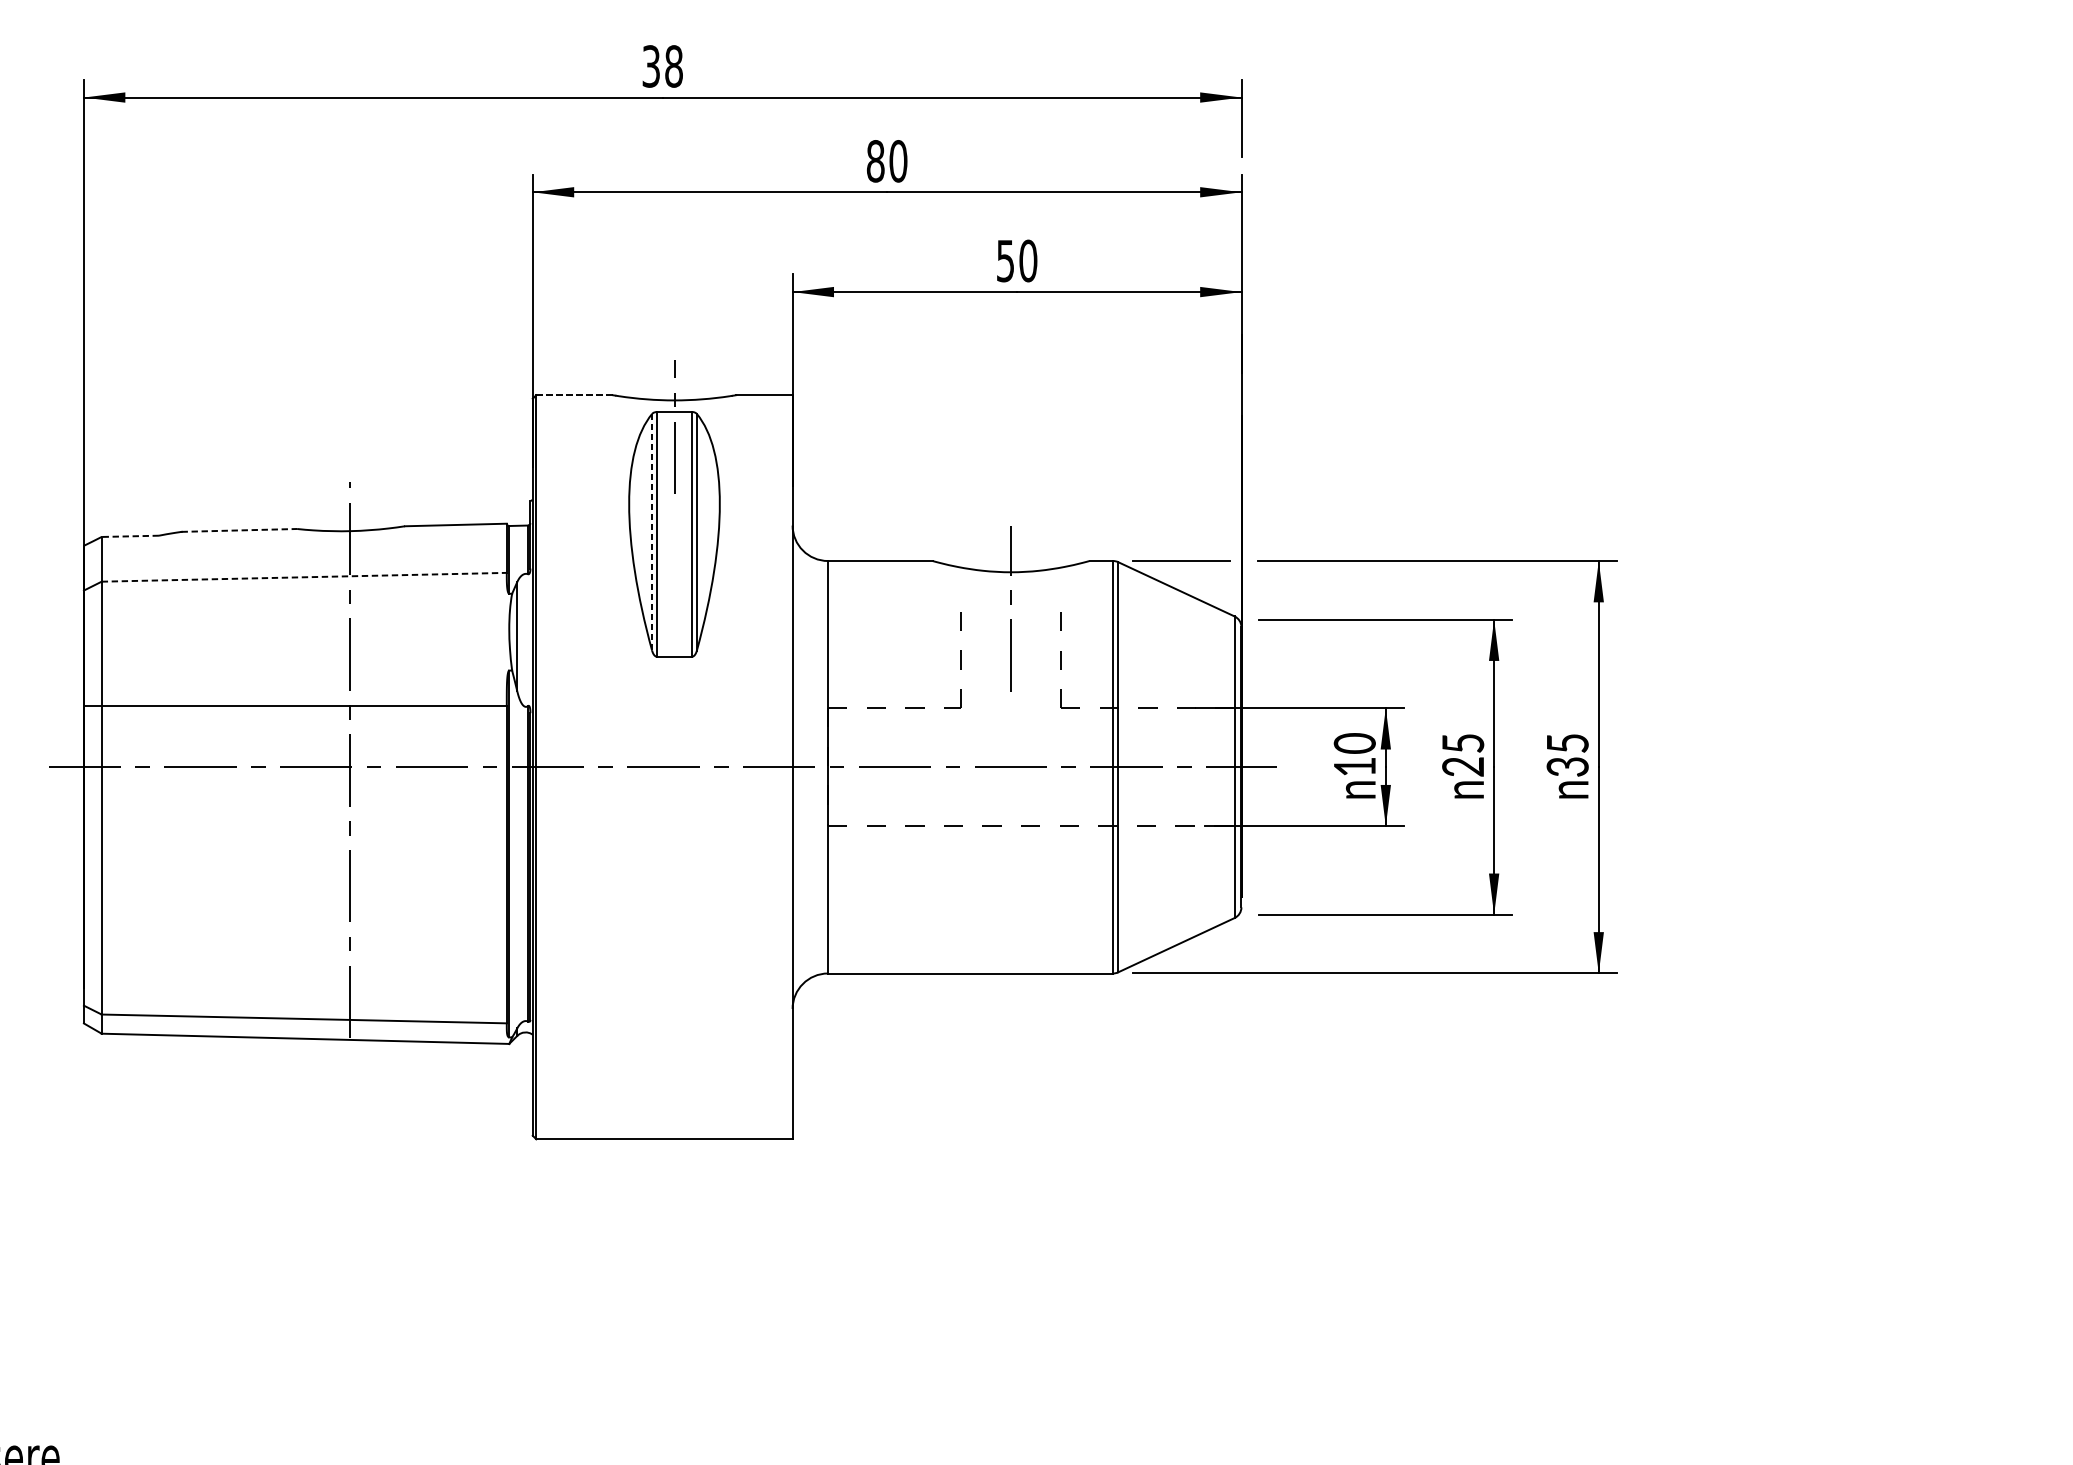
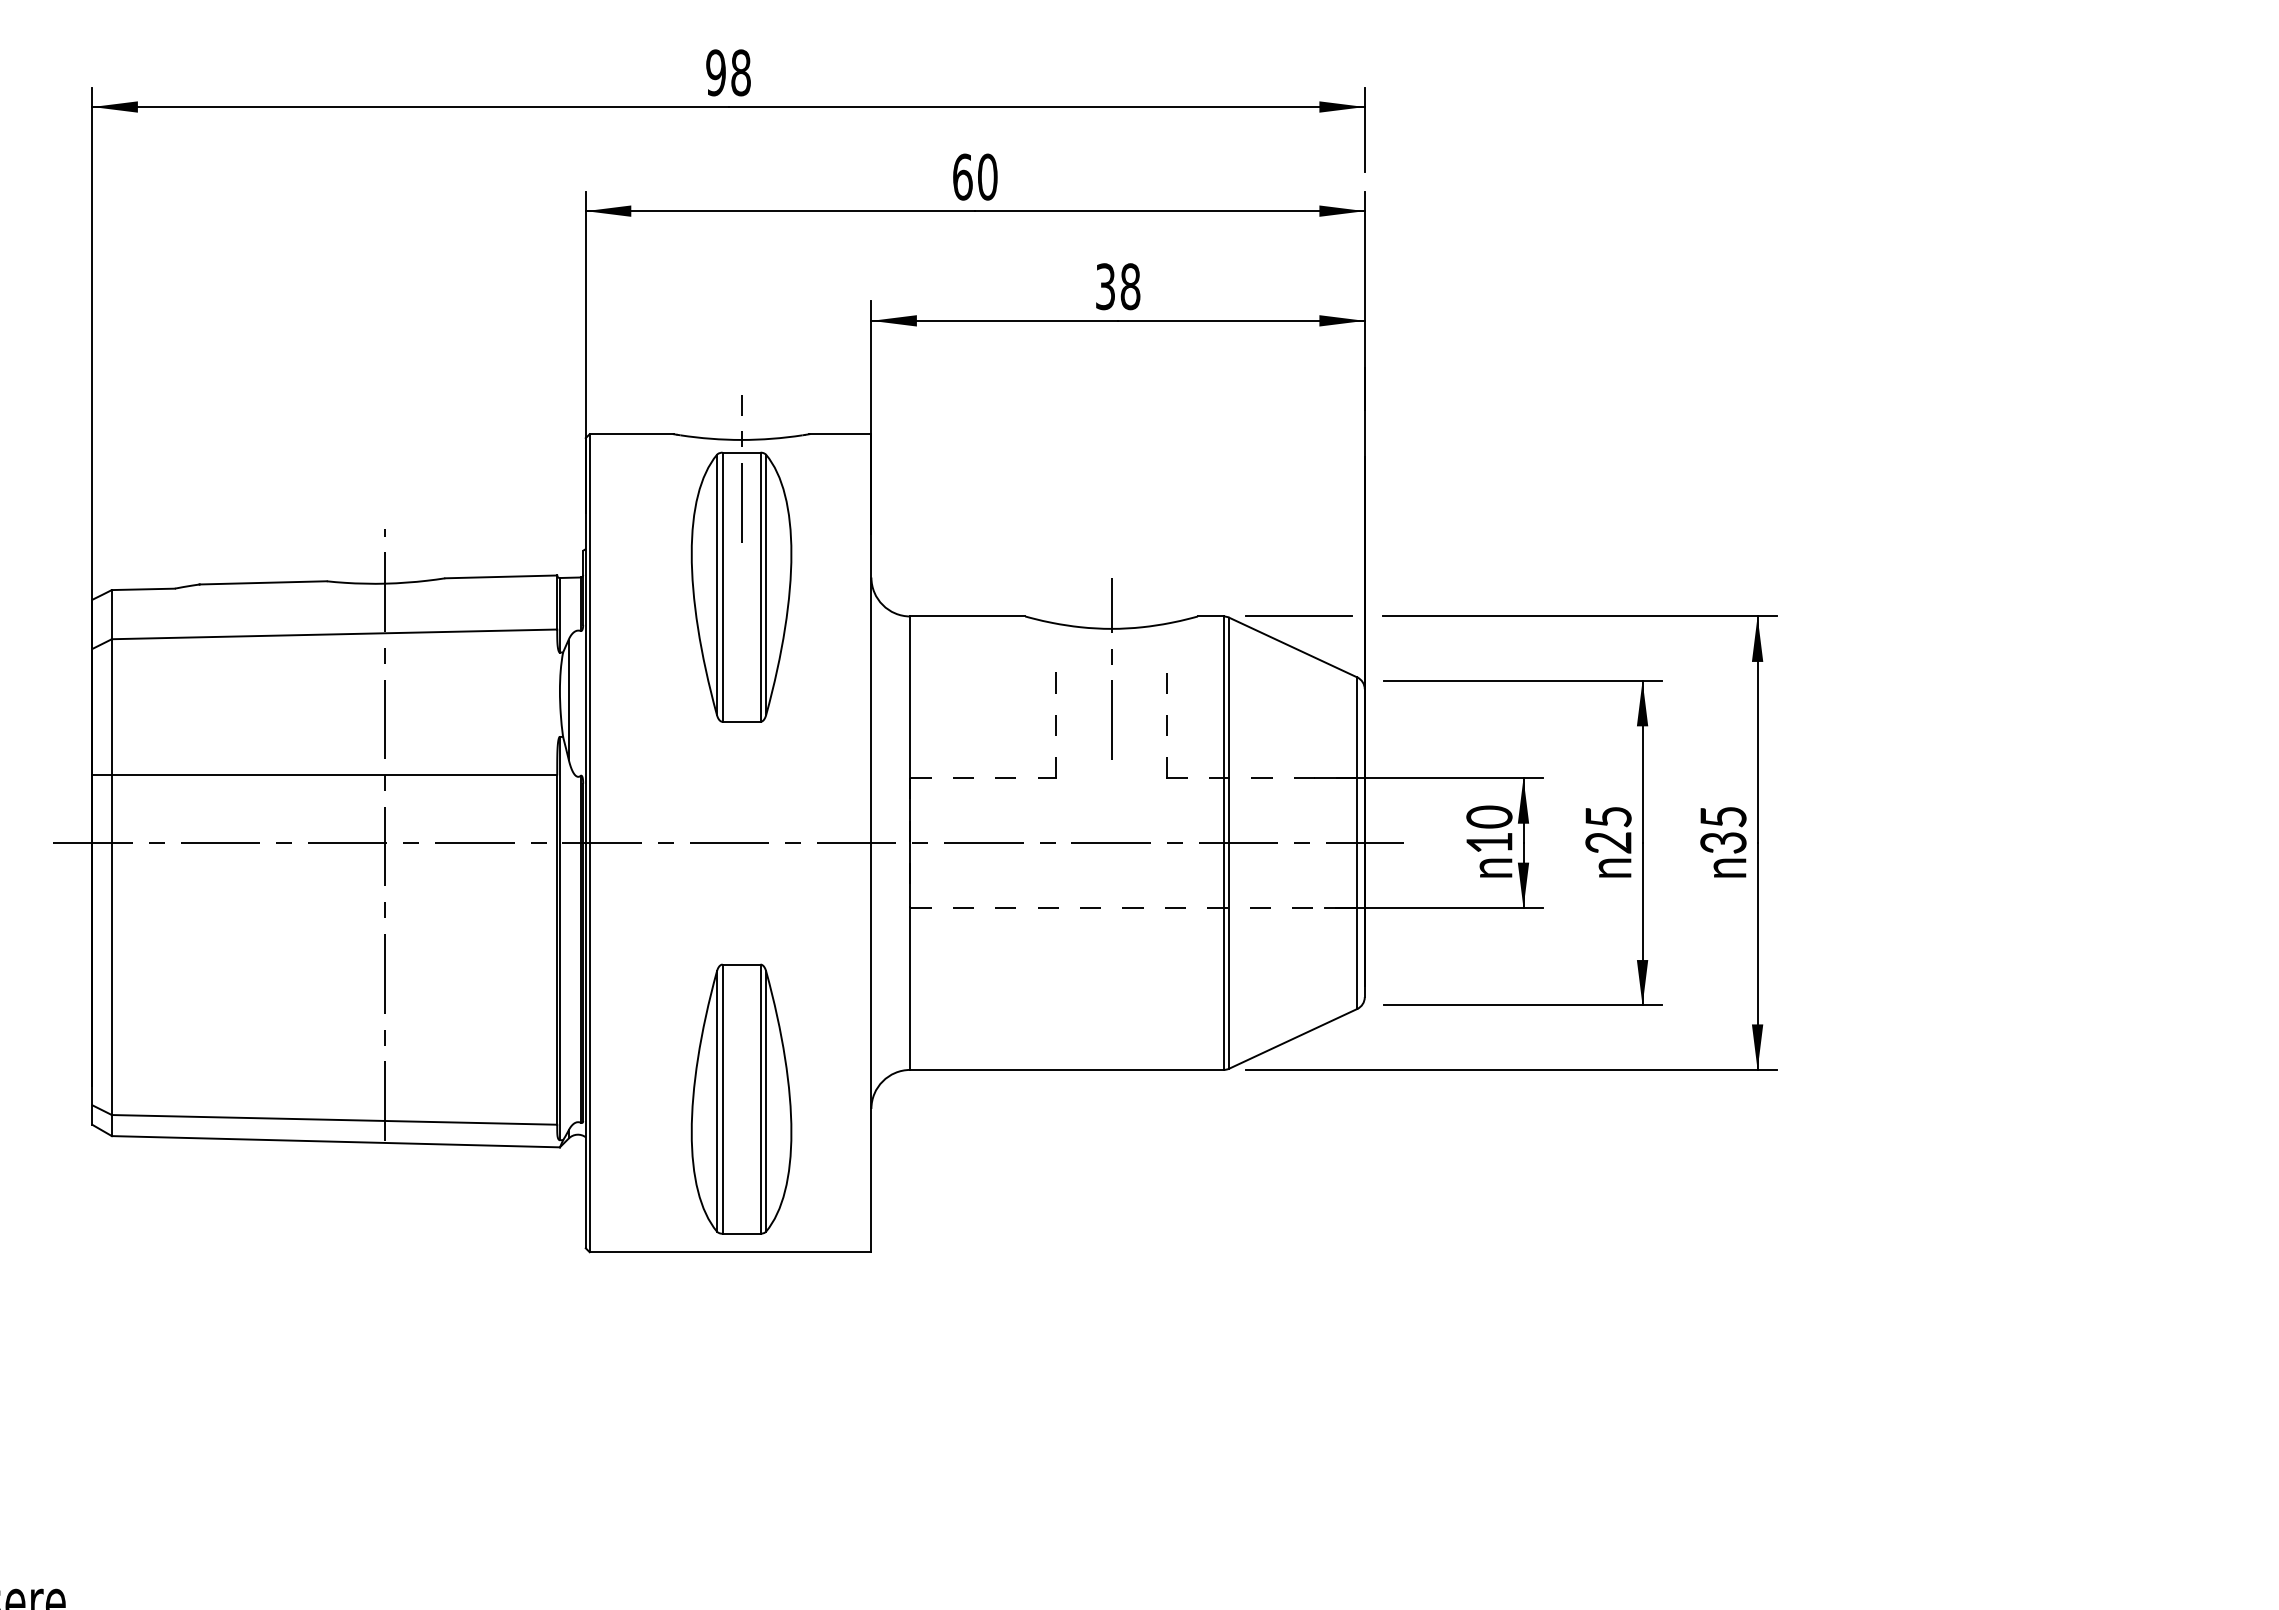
text: (650, 66) -> (715, 72), 38 -> 98
text: (875, 160) -> (962, 176), 80 -> 60
text: (1017, 260) -> (1118, 286), 50 -> 38
line: (574, 395) -> (631, 434), dashed -> solid
line: (239, 530) -> (263, 582), dashed -> solid
line: (651, 532) -> (716, 585), dashed -> solid
line: (129, 536) -> (142, 589), dashed -> solid
line: (304, 577) -> (334, 634), dashed -> solid
part: (674, 999) -> (741, 1098), added

